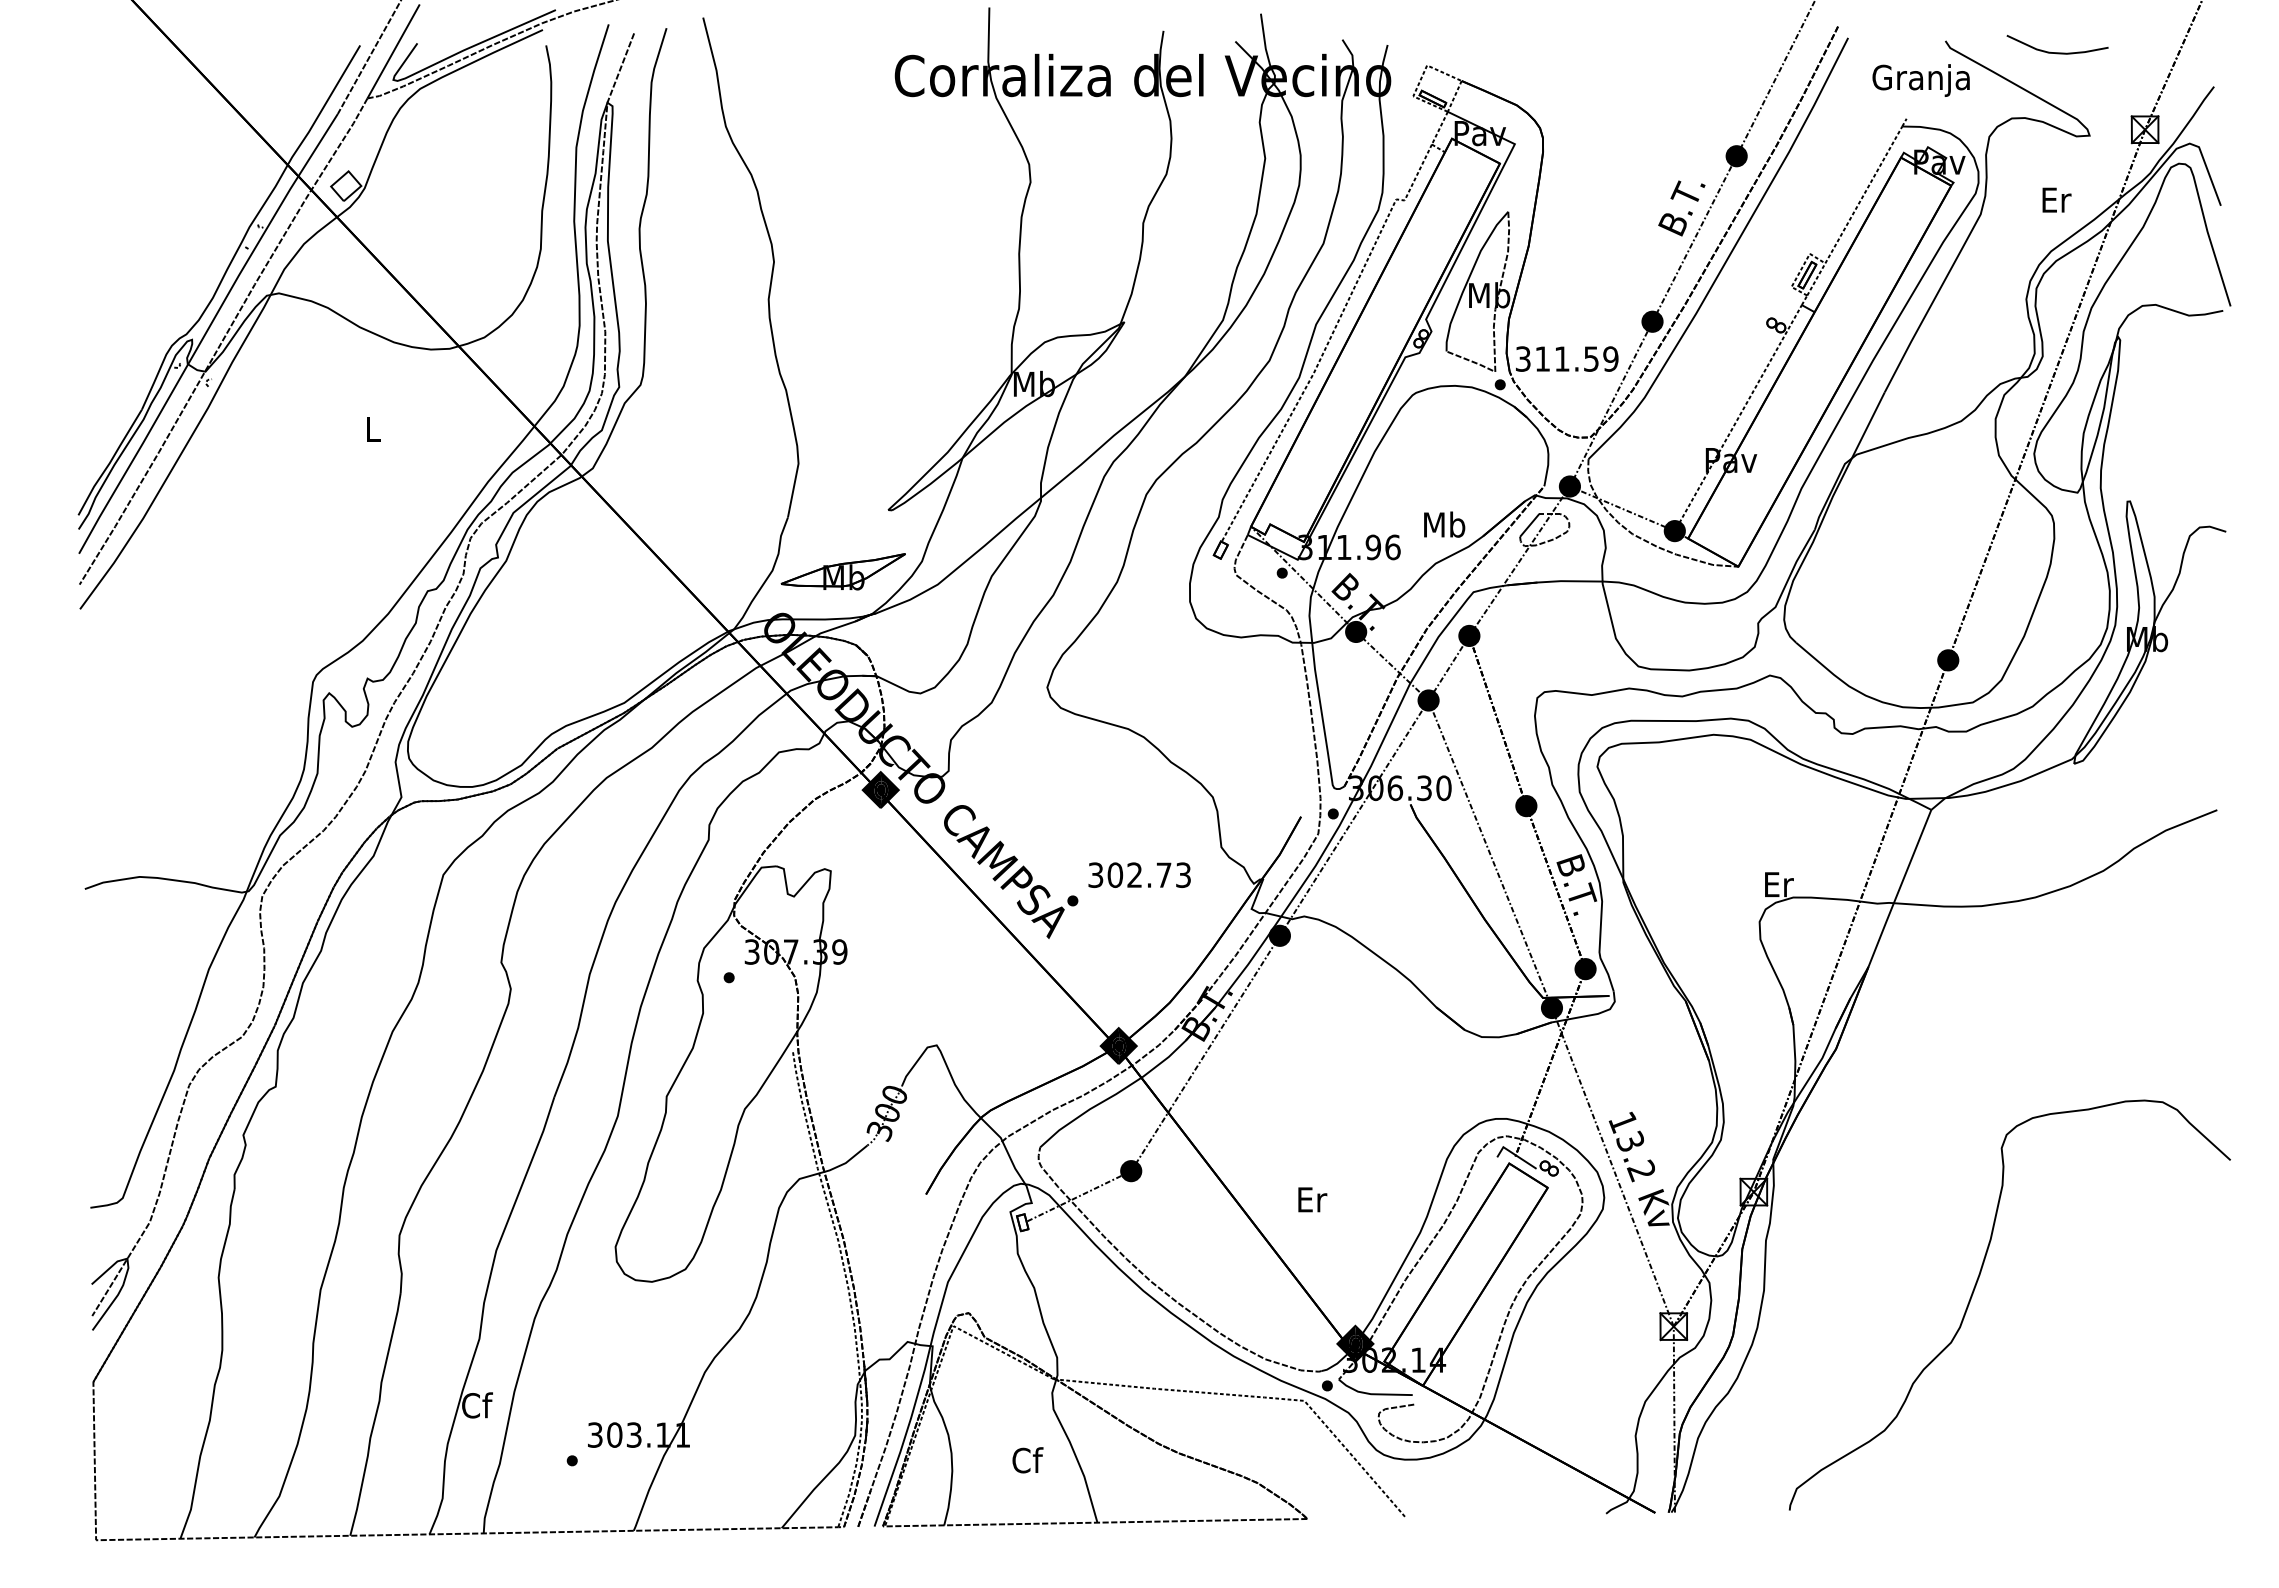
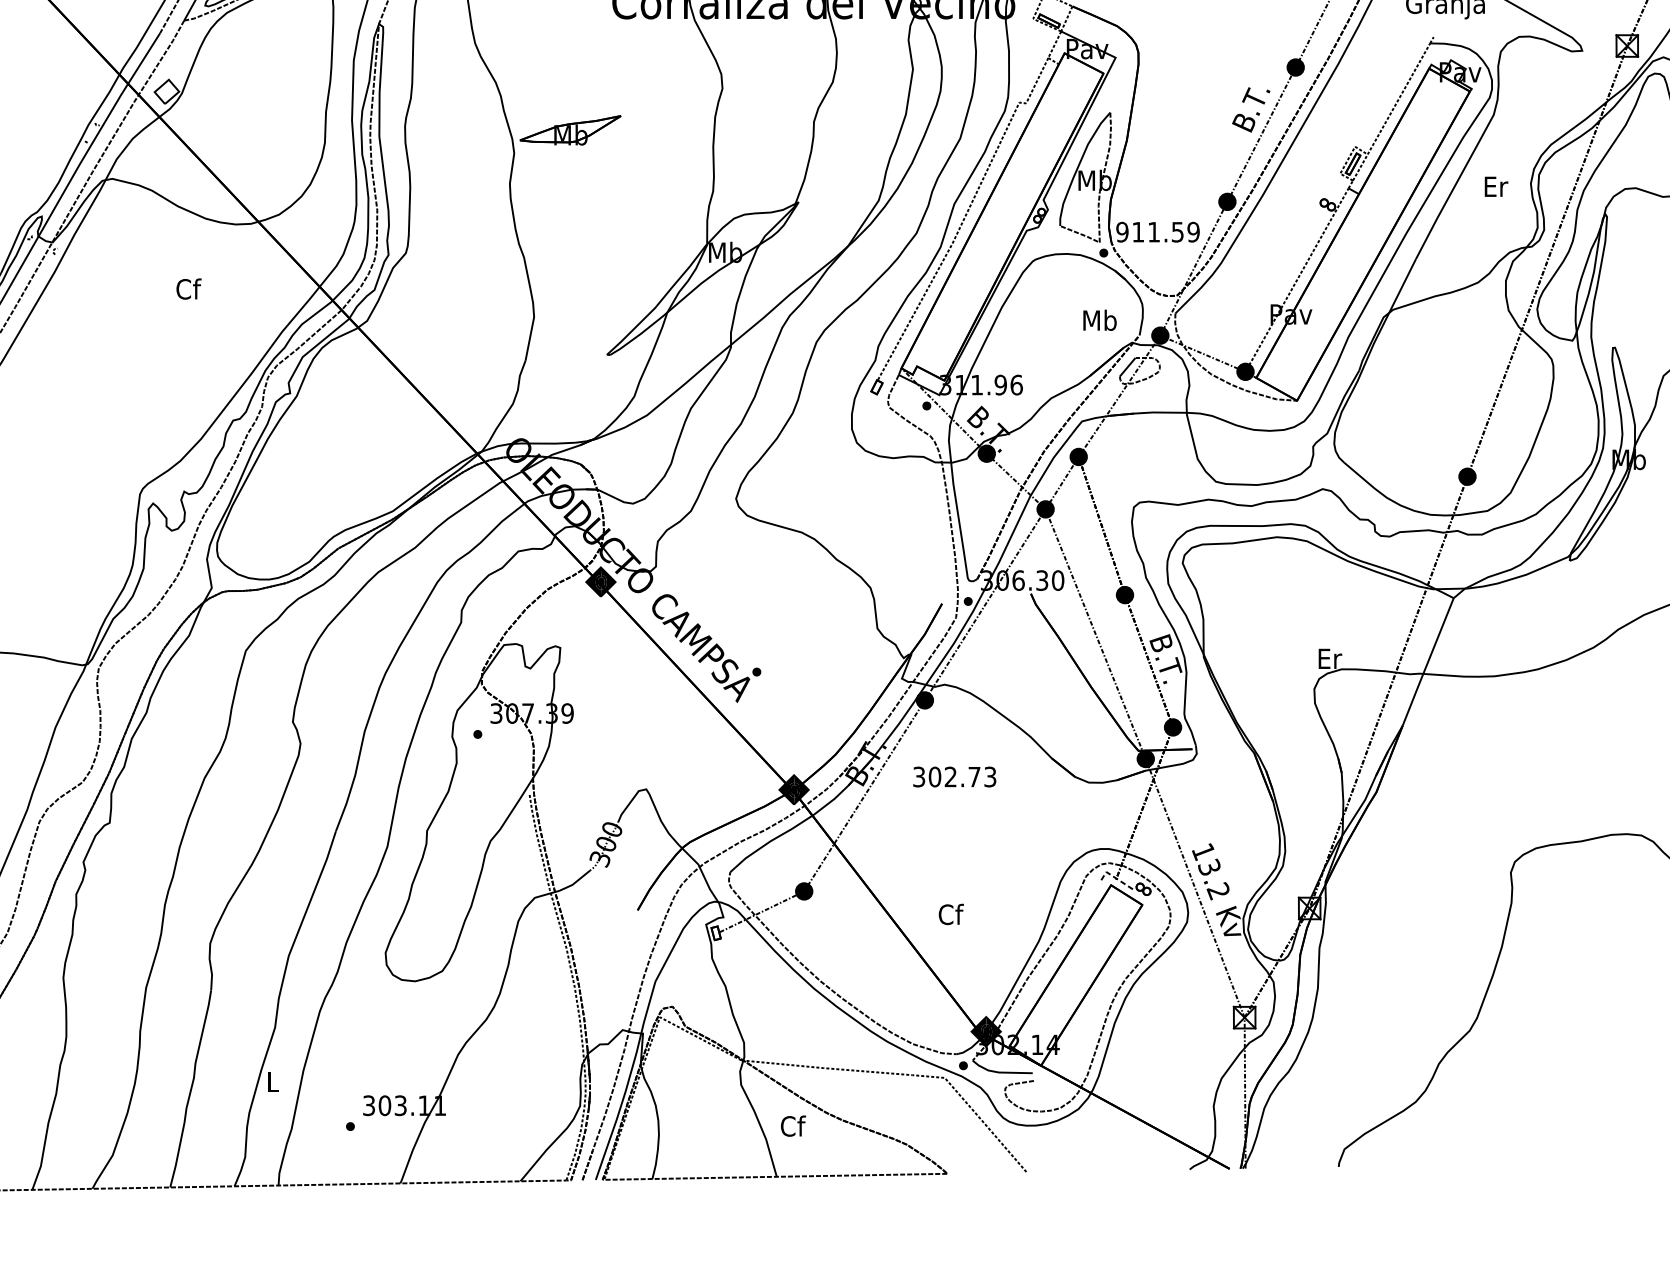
text: (2056, 199) -> (1496, 186), moved
text: (1522, 358) -> (1121, 231), 311.59 -> 911.59
text: (373, 429) -> (189, 289), L -> Cf
text: (1444, 524) -> (1099, 320), moved
part: (842, 571) -> (569, 130), moved
text: (1139, 874) -> (954, 776), moved
line: (1515, 1154) -> (1116, 877), solid -> dashed
text: (1312, 1199) -> (951, 914), Er -> Cf
text: (477, 1405) -> (273, 1081), Cf -> L
text: (1027, 1460) -> (793, 1126), moved

